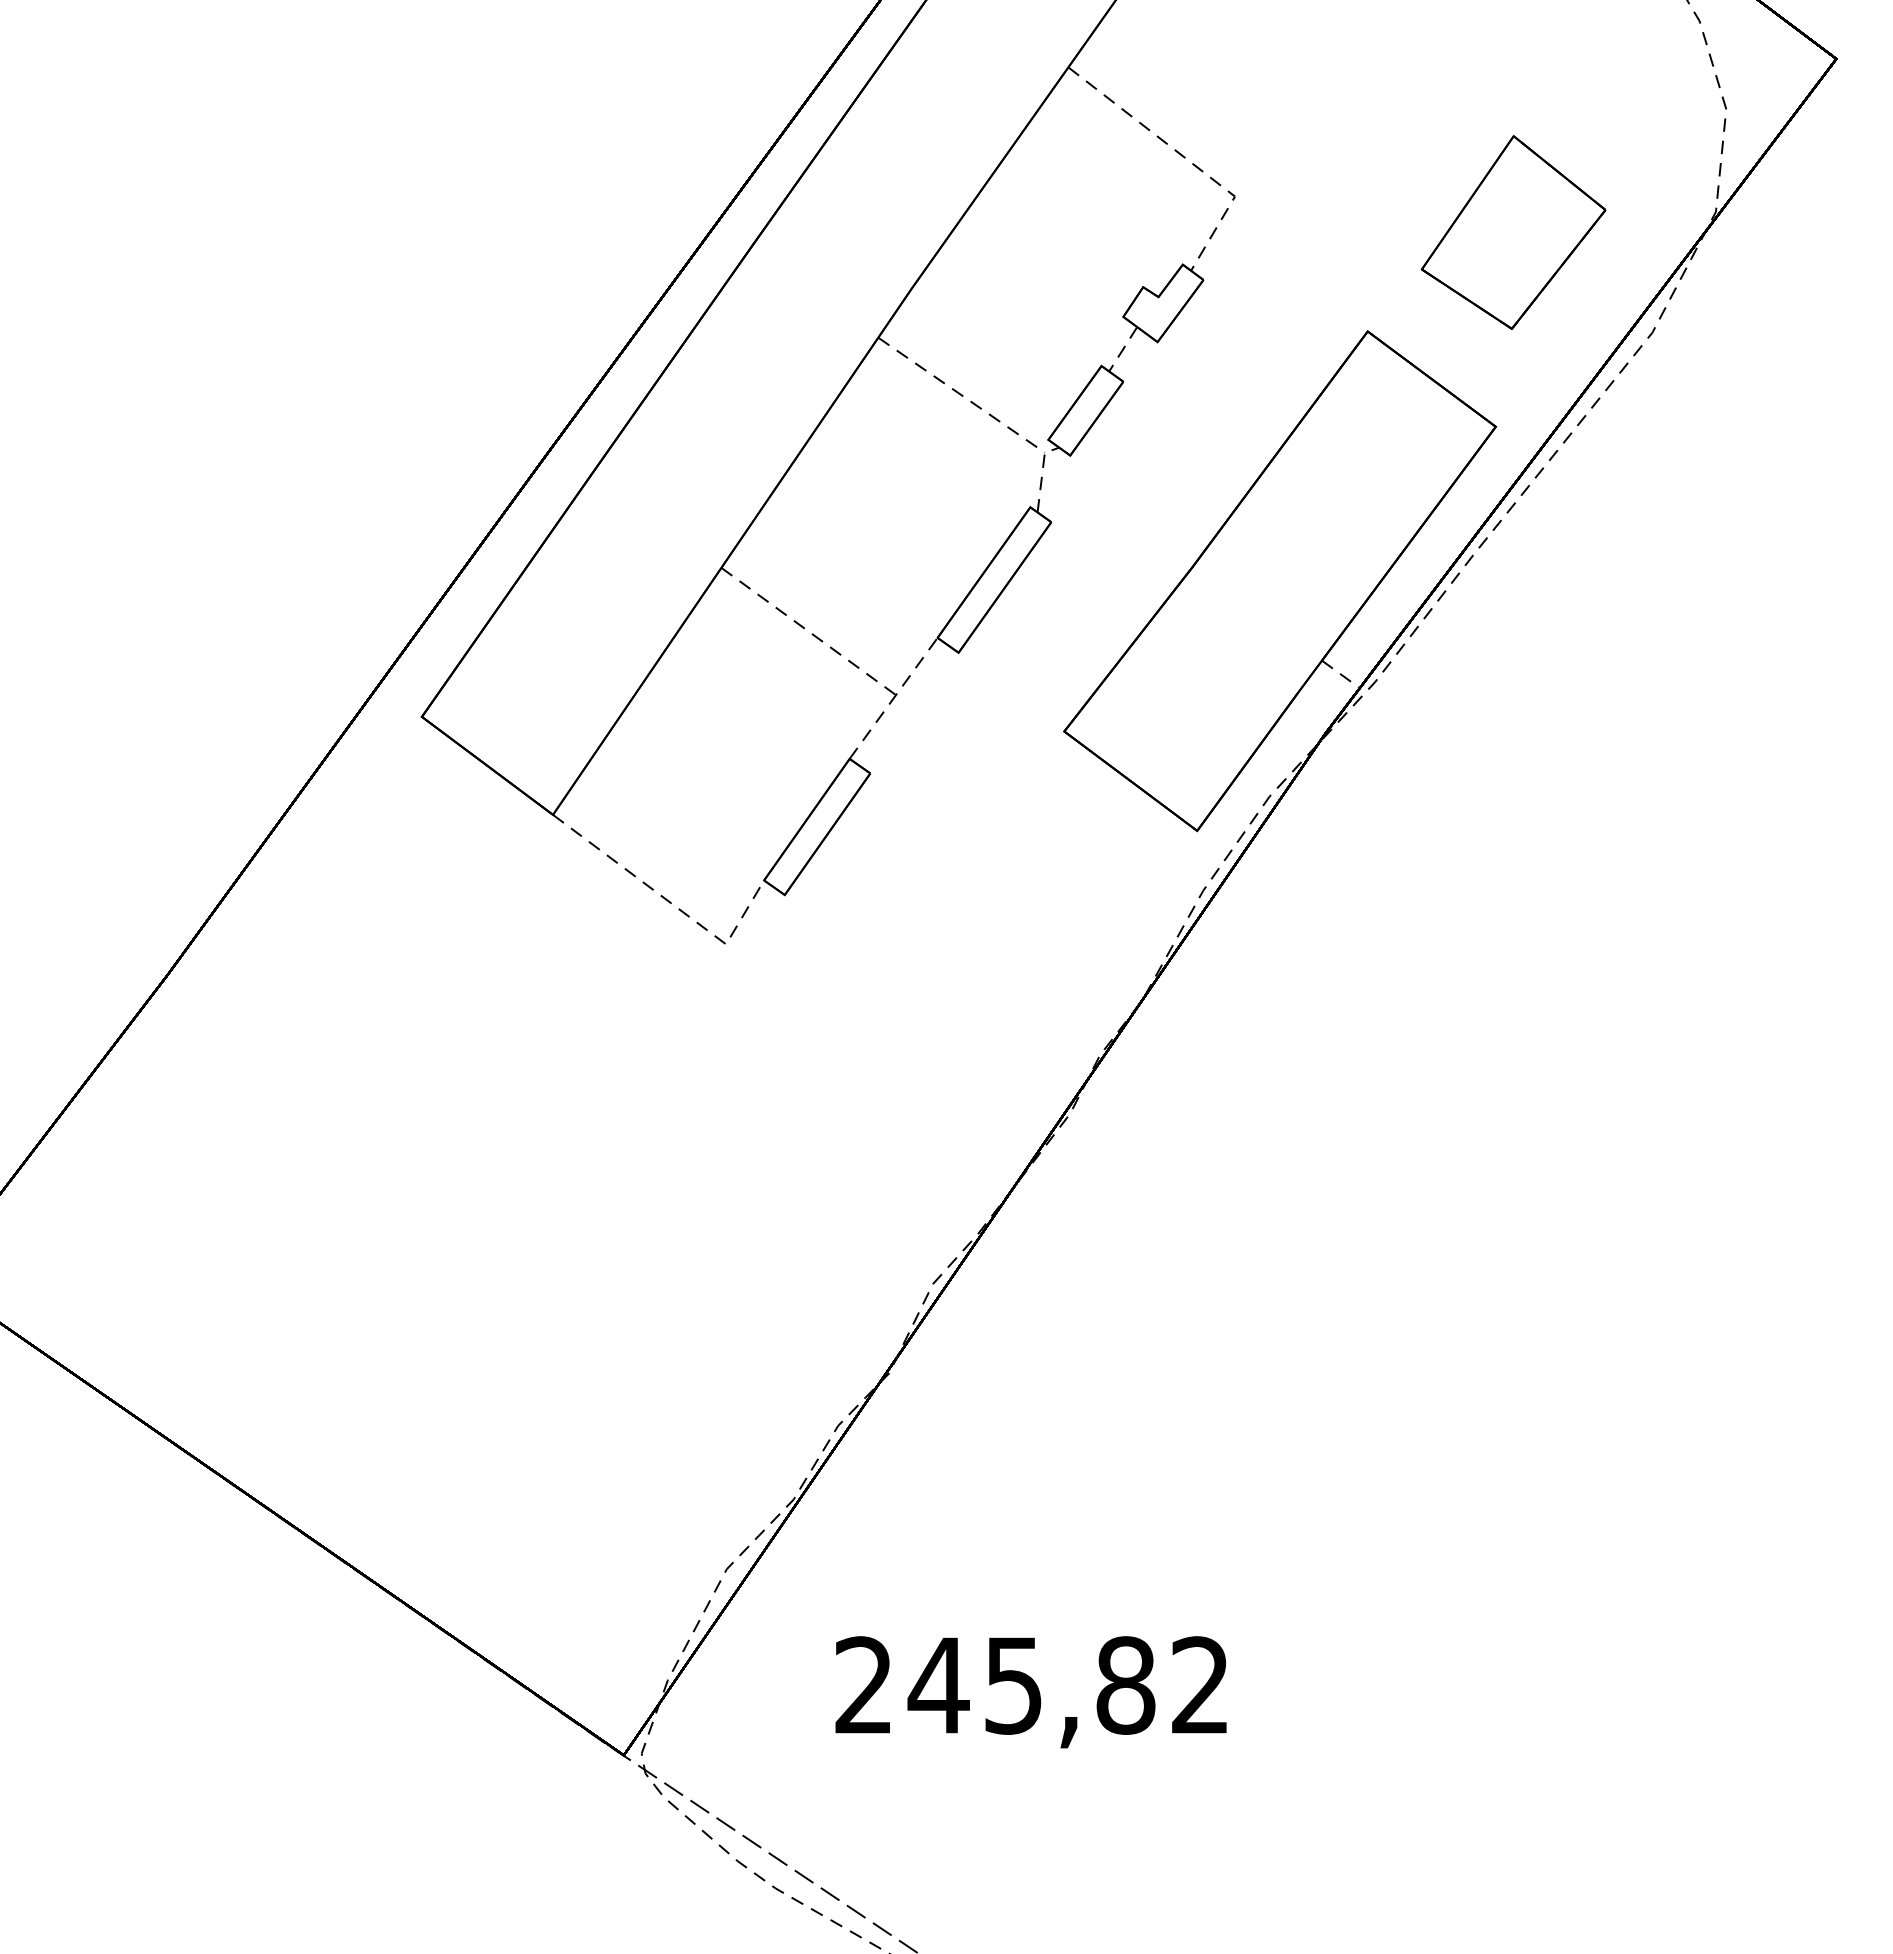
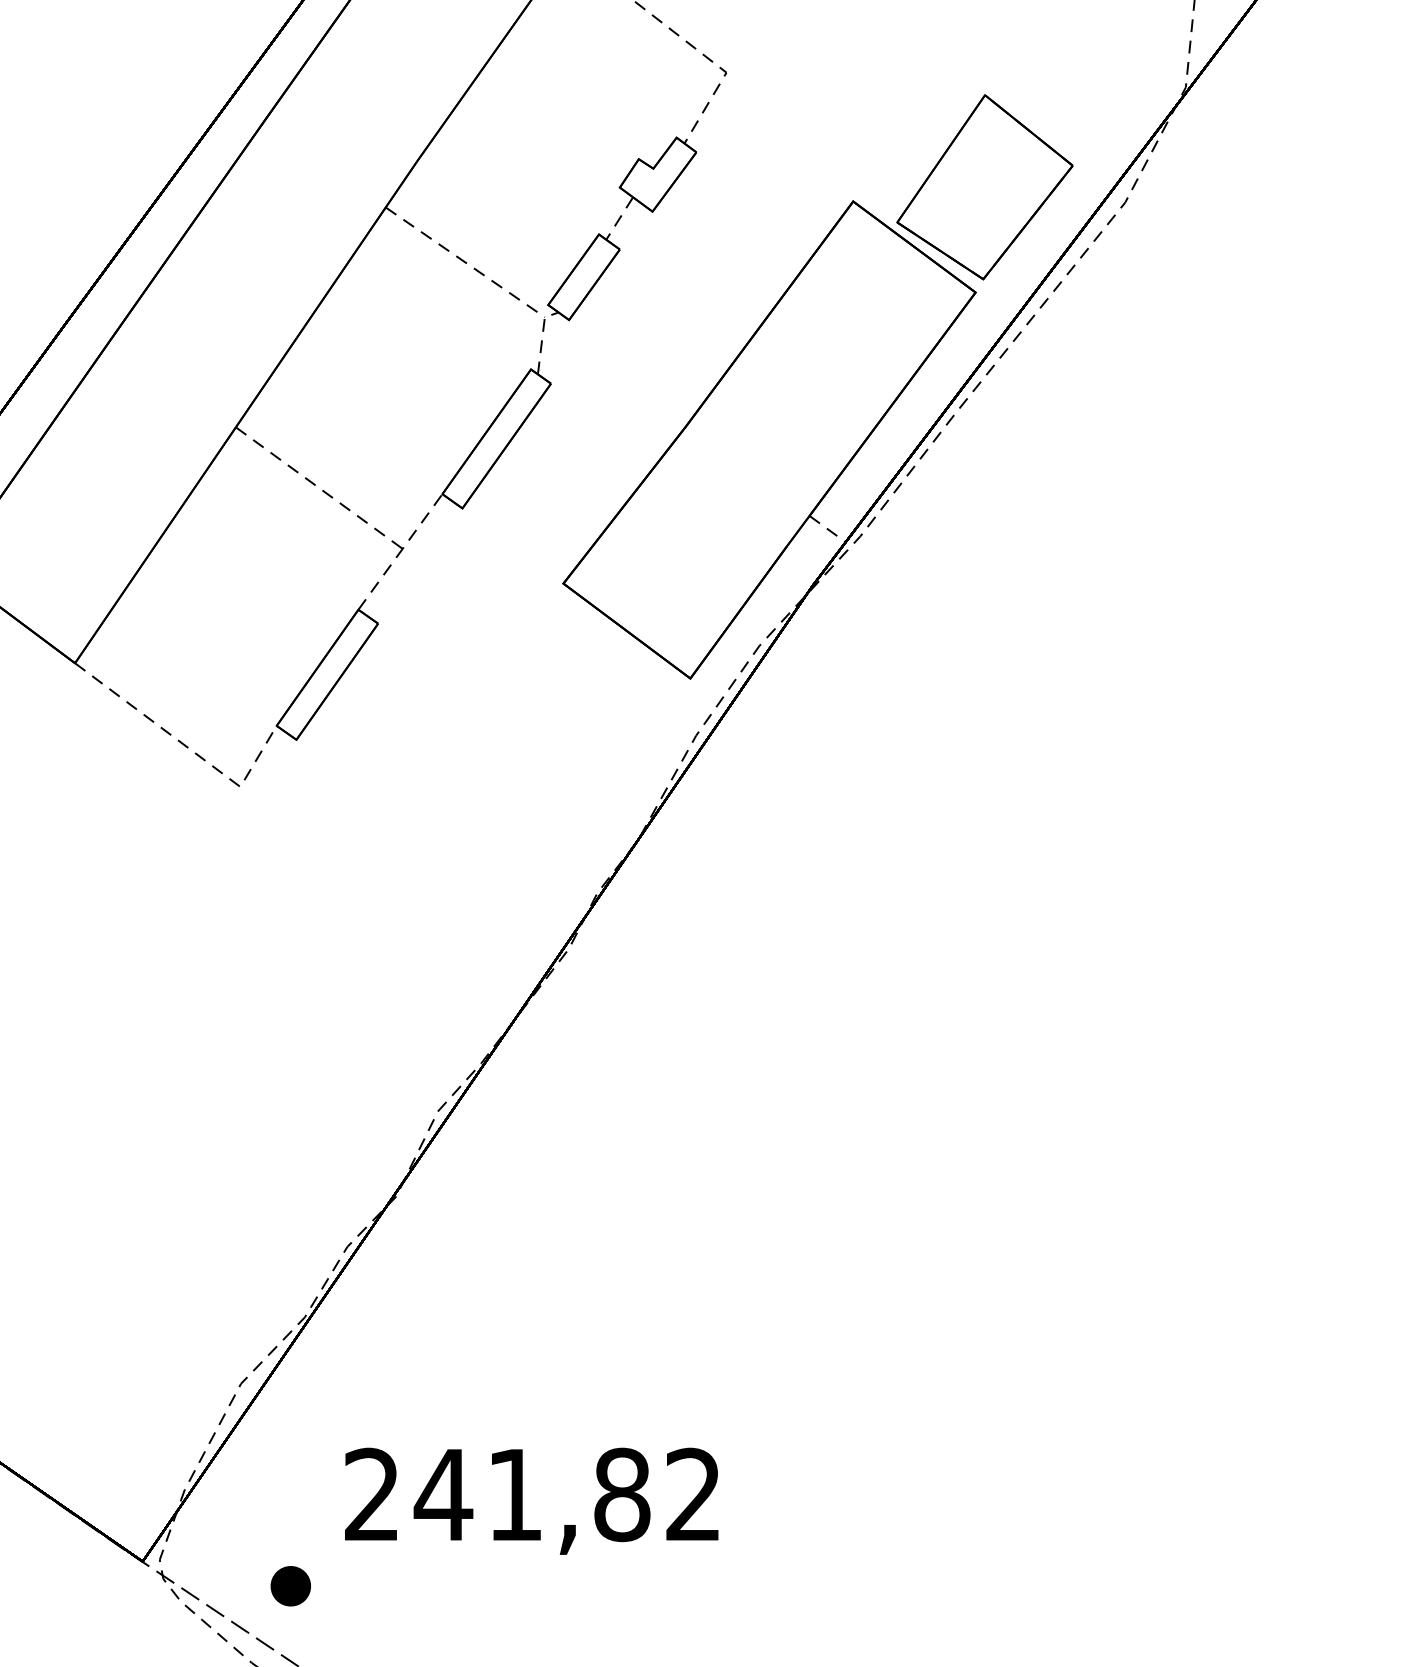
part: (1513, 232) -> (984, 187), moved
text: (1013, 1685) -> (514, 1494), 245,82 -> 241,82
part: (778, 1781) -> (290, 1586), added

